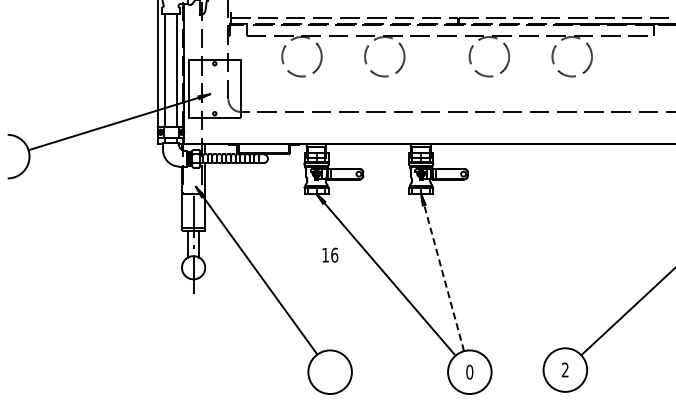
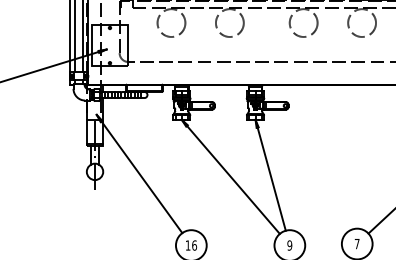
text: (330, 254) -> (191, 245), moved
line: (444, 278) -> (271, 179), dashed -> solid
text: (564, 369) -> (356, 243), 2 -> 7
text: (469, 372) -> (289, 245), 0 -> 9

